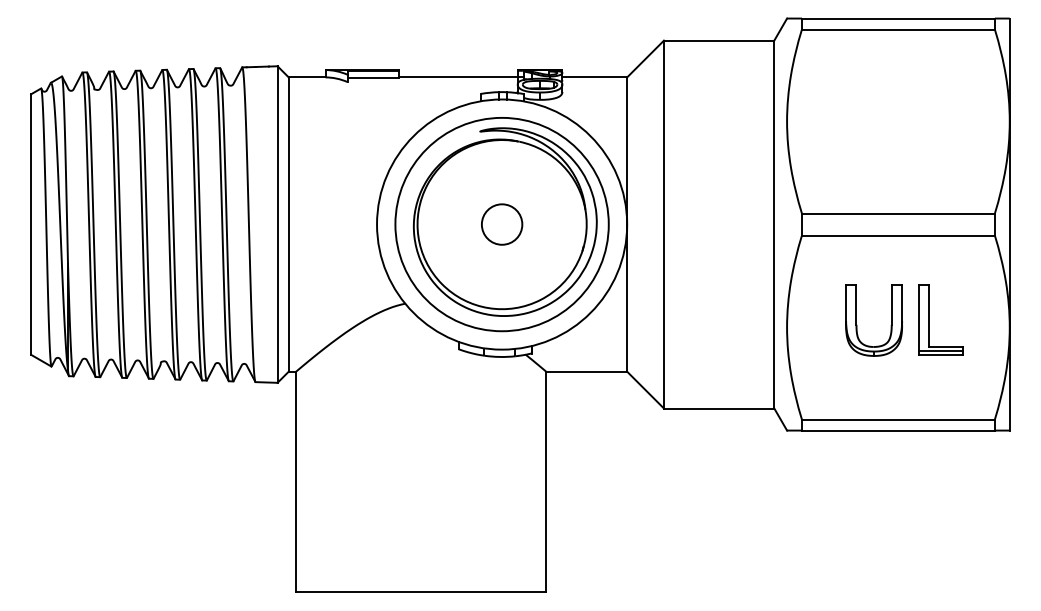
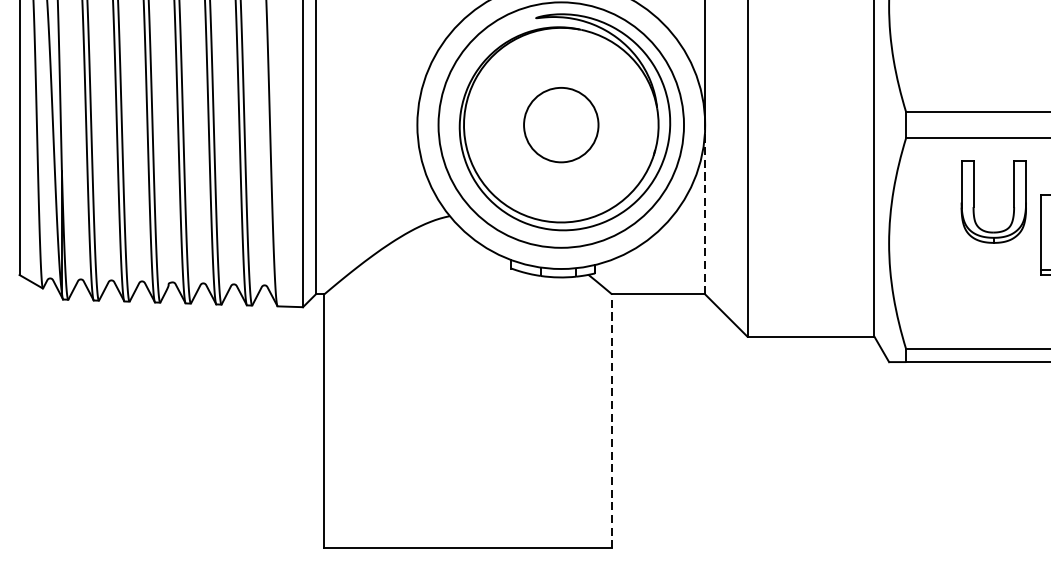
circle: (501, 224) -> (560, 125), size x1.6
line: (627, 298) -> (705, 210), solid -> dashed
part: (857, 325) -> (974, 207), moved
line: (546, 481) -> (612, 420), solid -> dashed

